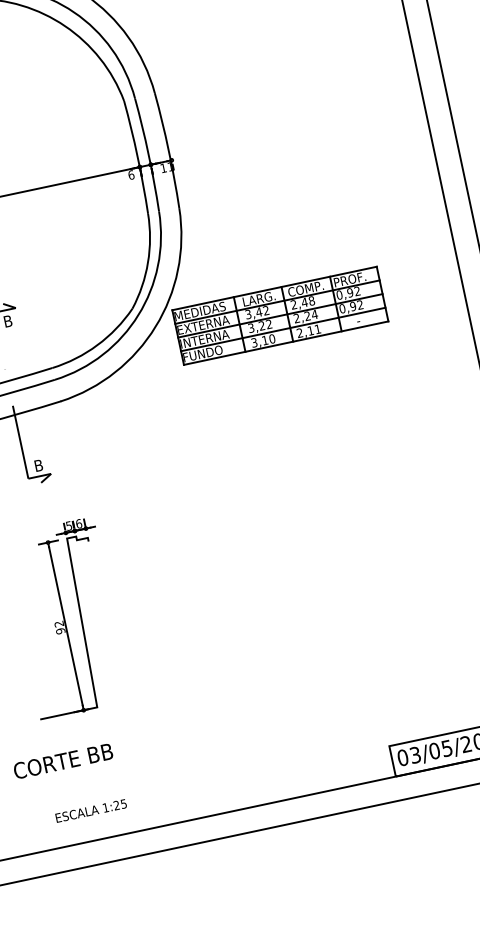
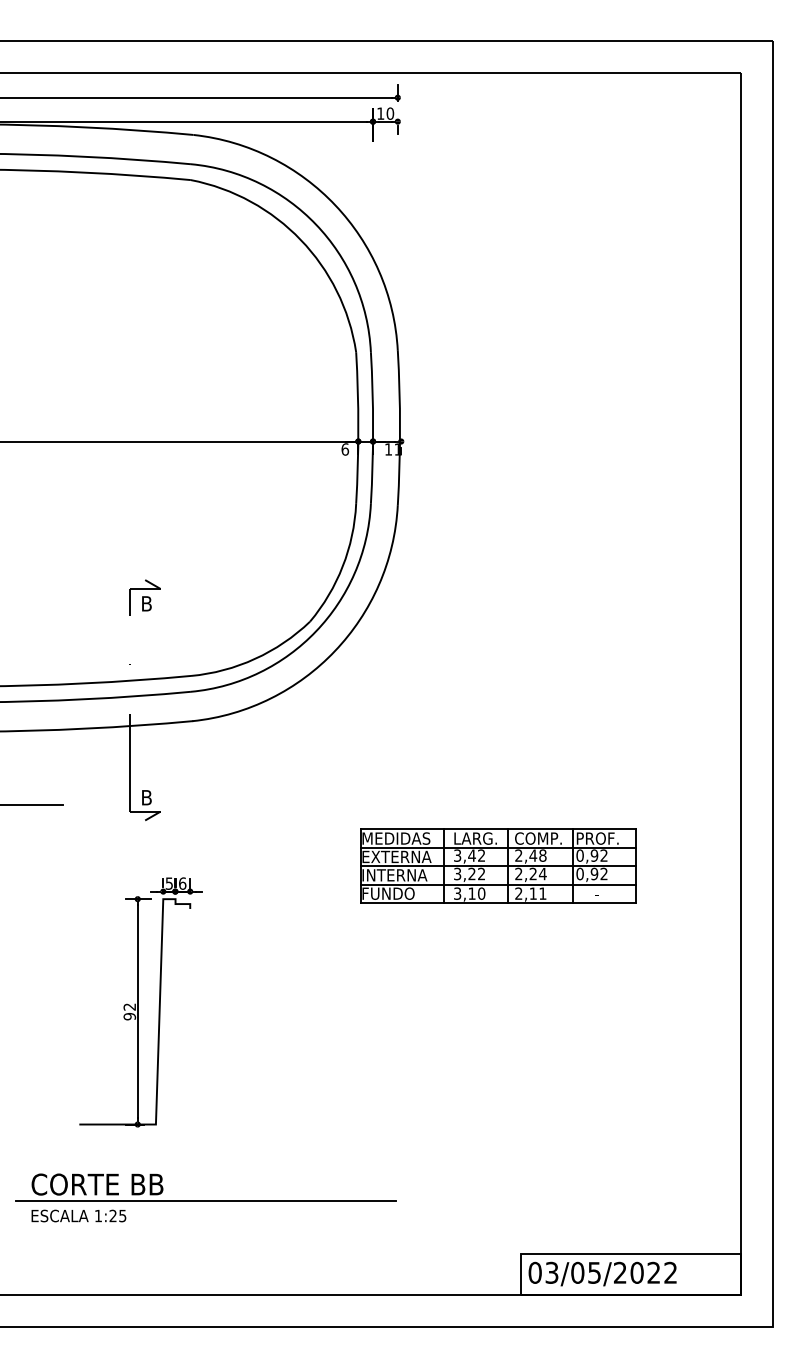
part: (280, 315) -> (498, 865), moved
line: (146, 756) -> (205, 1201), added
text: (90, 810) -> (78, 1215), moved

